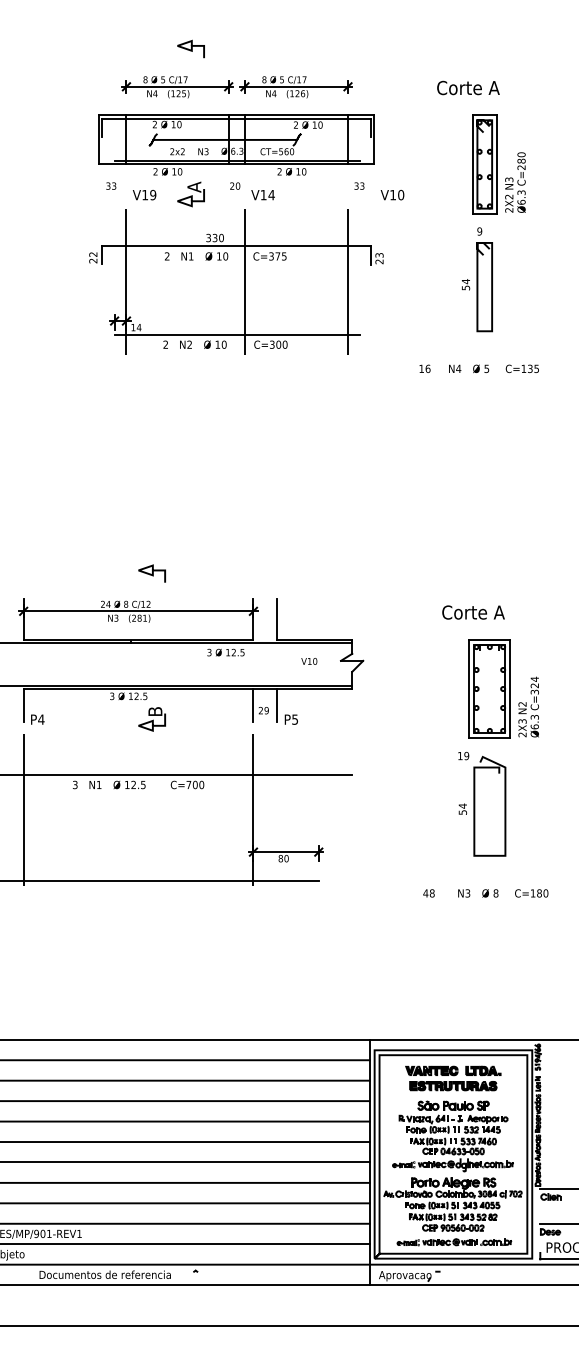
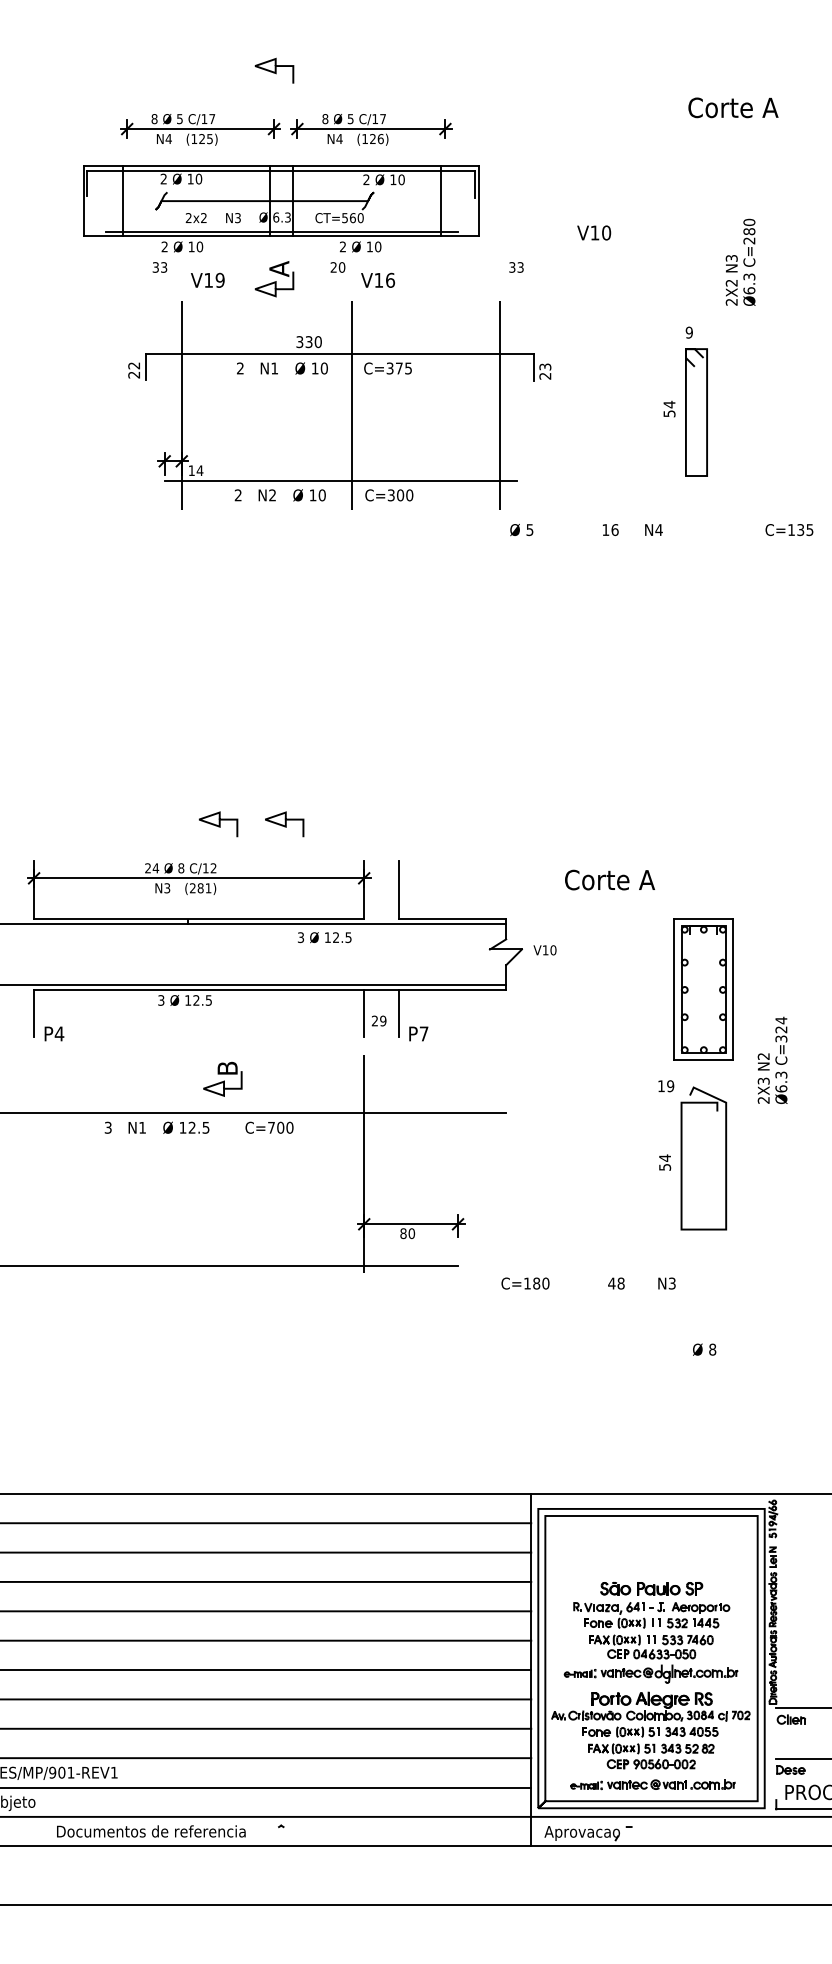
part: (236, 87) -> (285, 130), moved
text: (468, 87) -> (733, 107), moved
part: (236, 144) -> (280, 207), moved
part: (484, 164) -> (696, 236), removed
text: (271, 194) -> (390, 279), V14 -> V16
text: (392, 195) -> (594, 233), moved
text: (481, 368) -> (522, 529), moved
text: (521, 368) -> (788, 529), moved
curve: (197, 573) -> (283, 823), added
text: (473, 612) -> (609, 880), moved
text: (309, 661) -> (545, 950), moved
text: (528, 706) -> (772, 1059), moved
part: (151, 719) -> (222, 1079), moved
text: (294, 719) -> (423, 1033), P5 -> P7
line: (23, 809) -> (33, 1163), removed
text: (490, 893) -> (704, 1349), moved
text: (531, 893) -> (525, 1283), moved
part: (453, 1078) -> (651, 1549), removed

